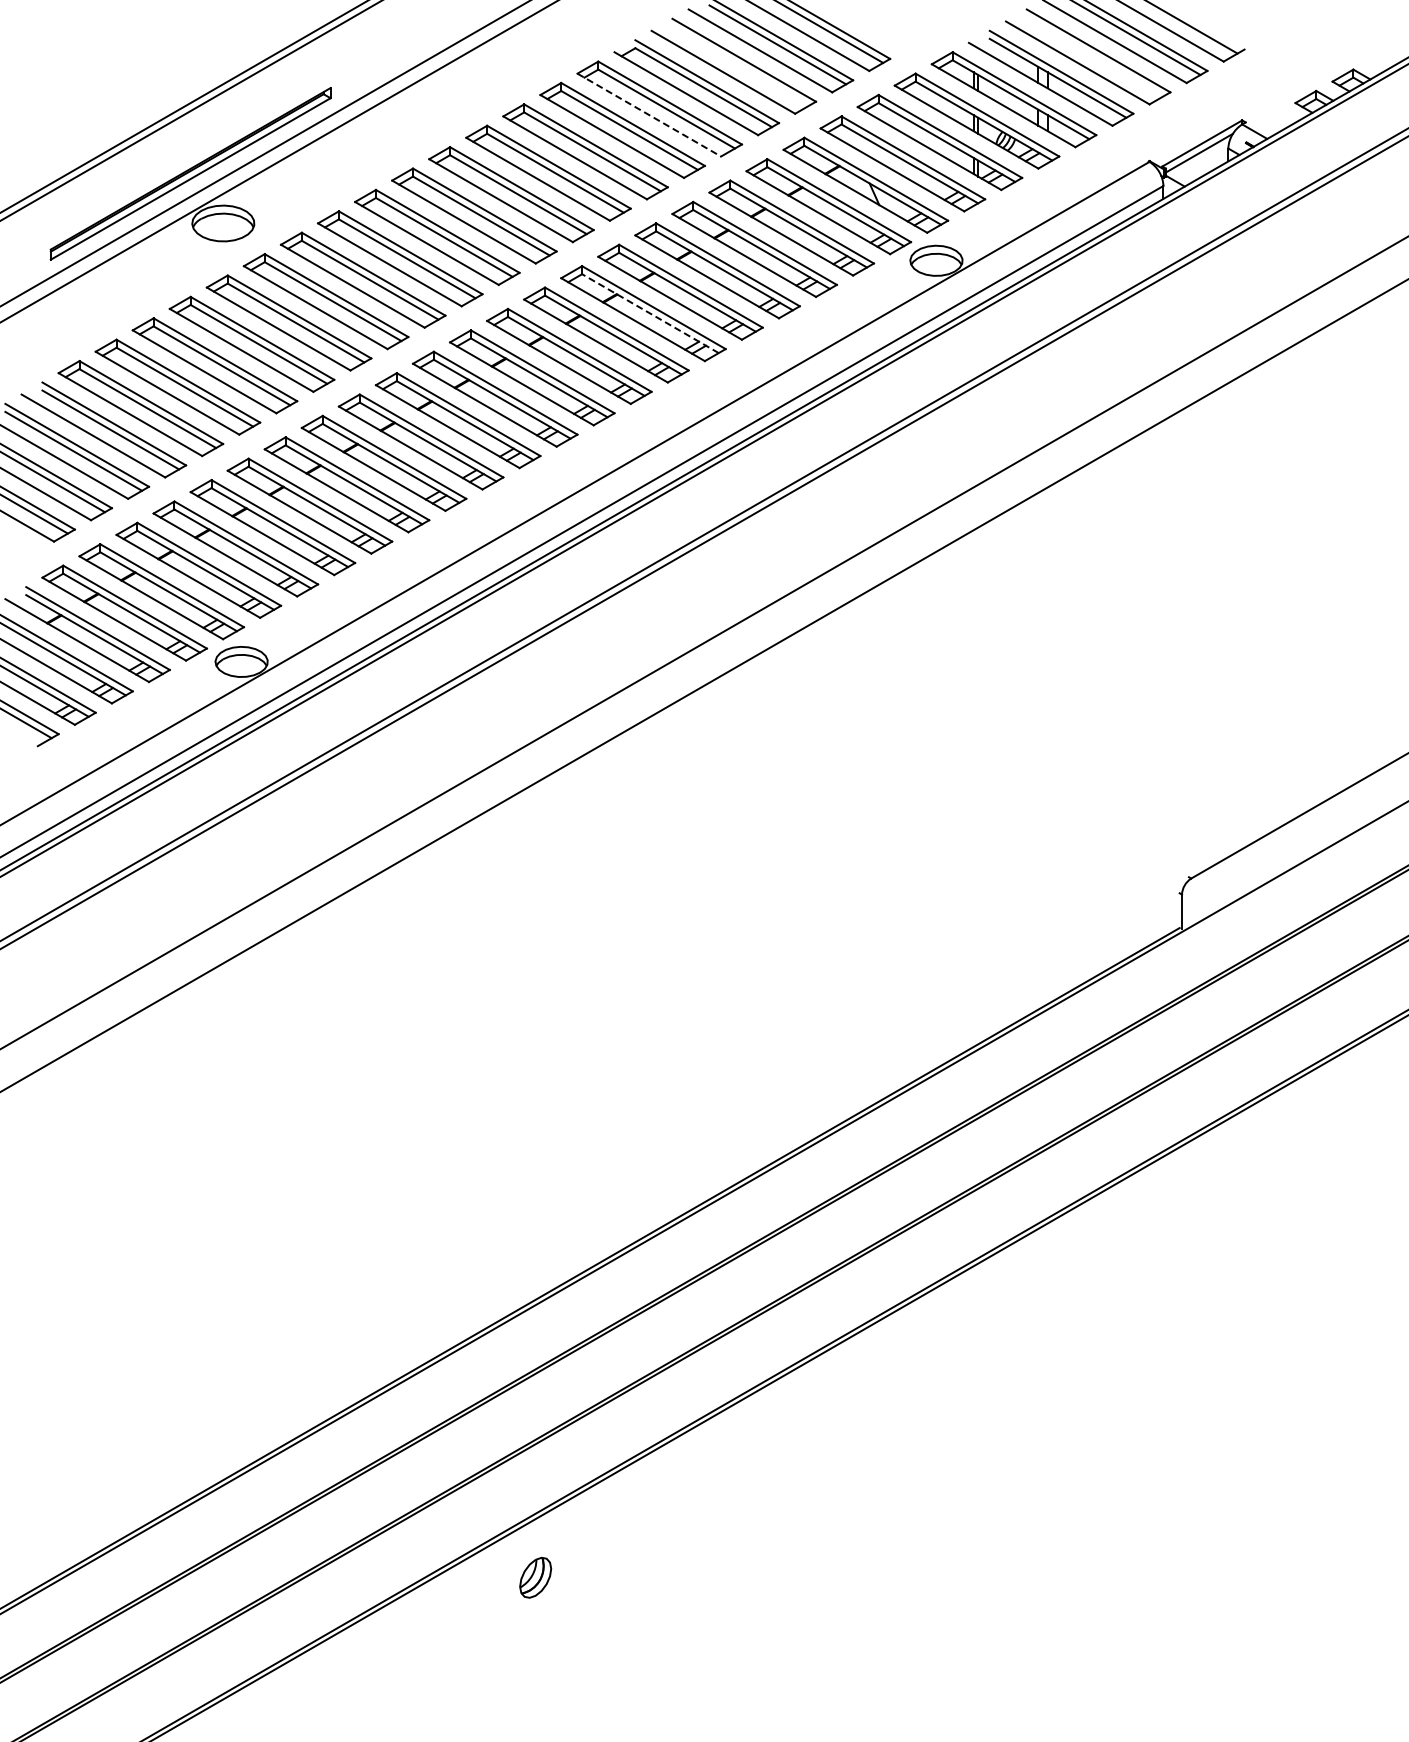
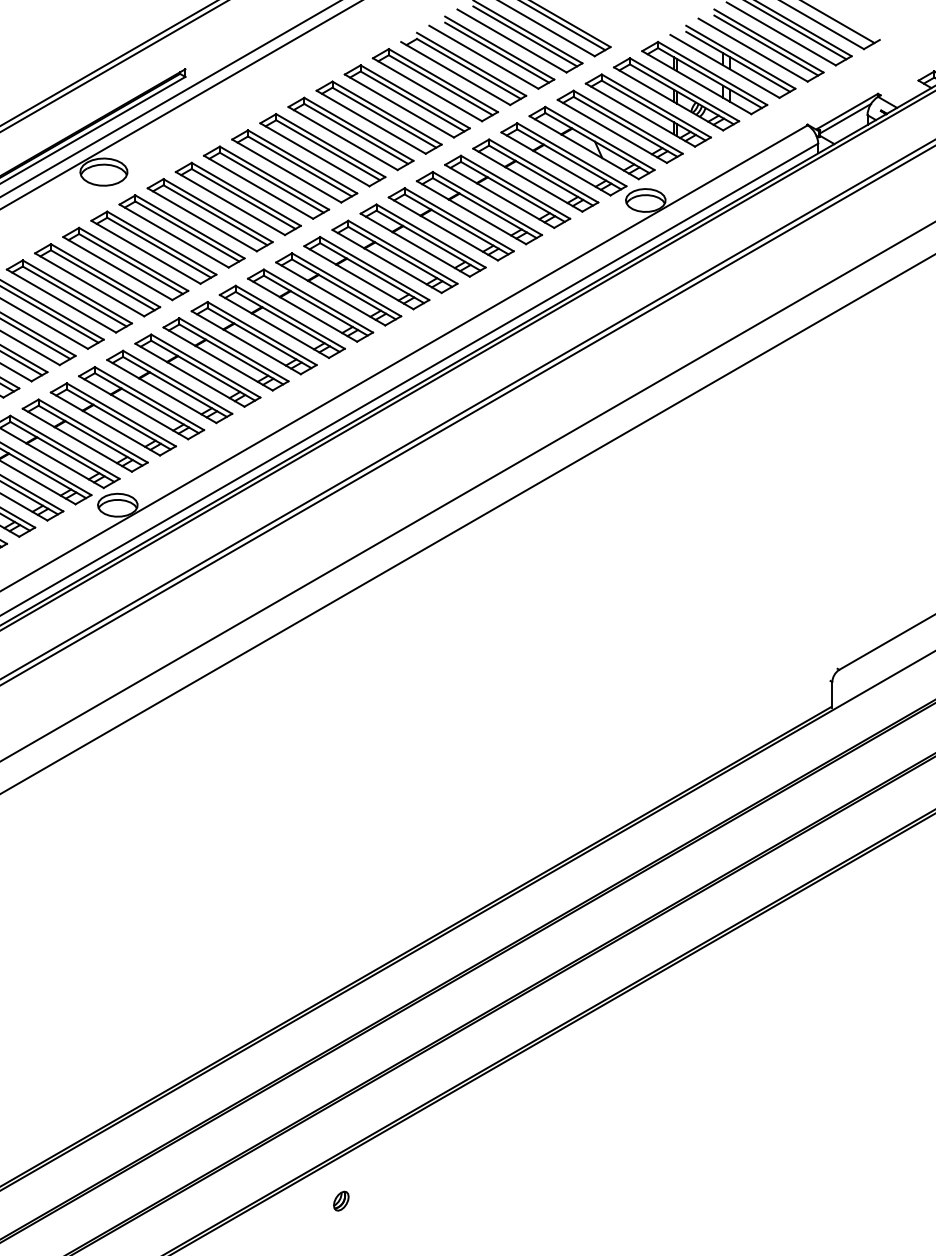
line: (1094, 56) -> (765, 45), added
line: (740, 65) -> (496, 52), added
line: (649, 115) -> (427, 90), dashed -> solid
line: (650, 313) -> (428, 240), dashed -> solid
part: (535, 1577) -> (341, 1200), size x0.62

